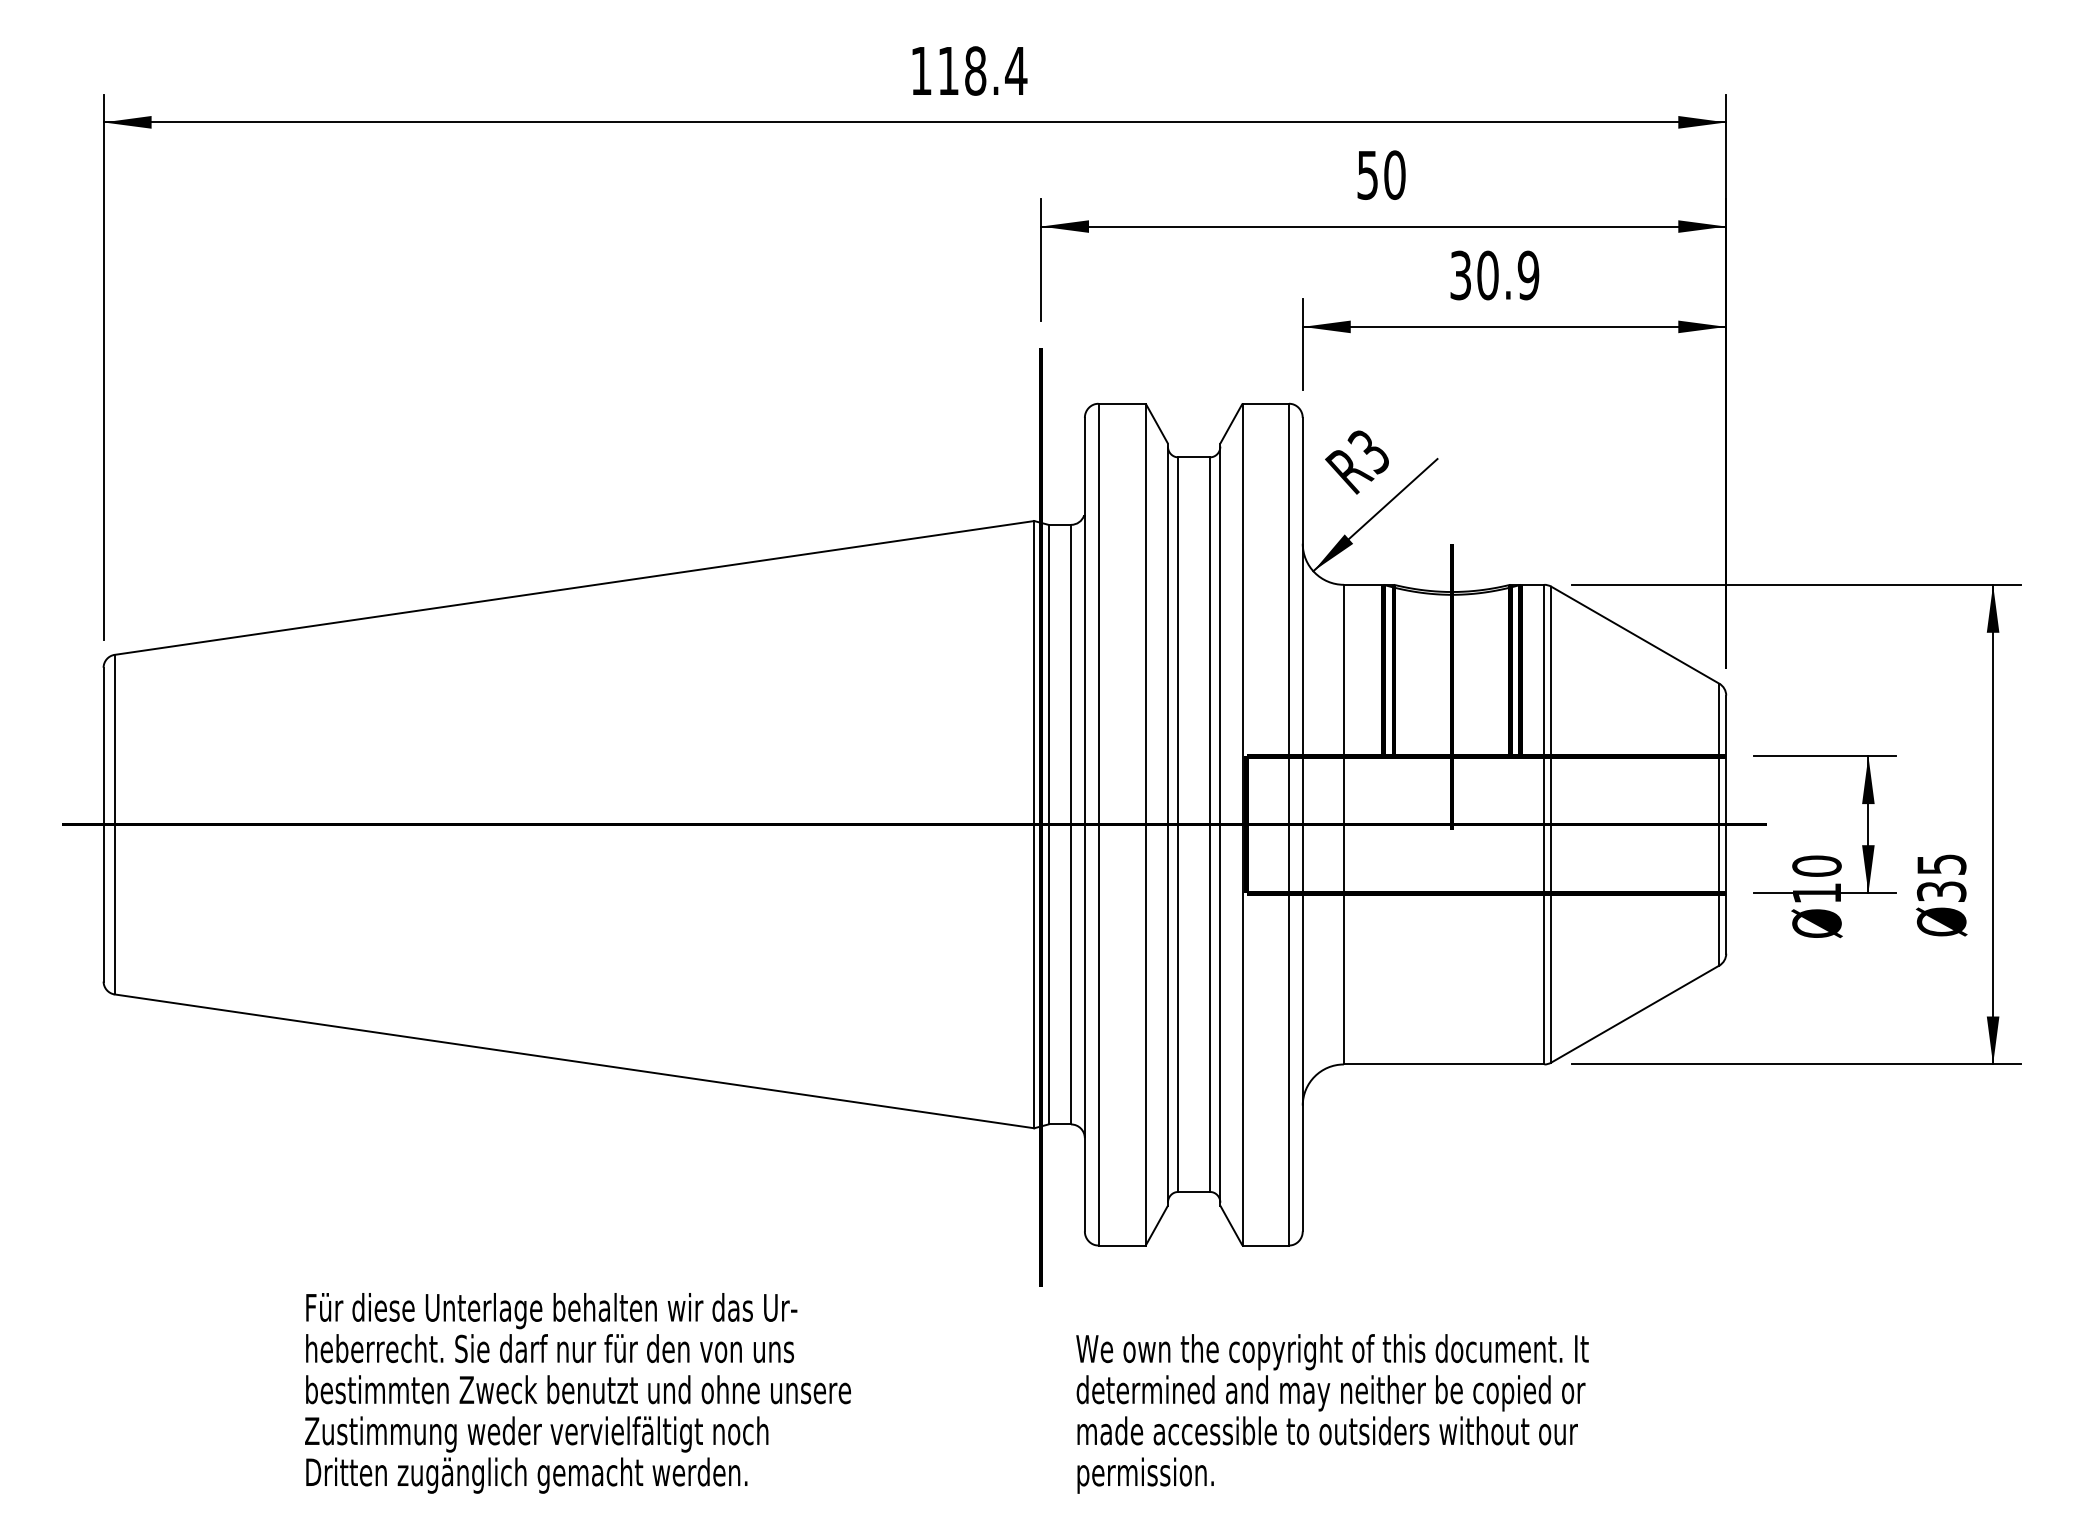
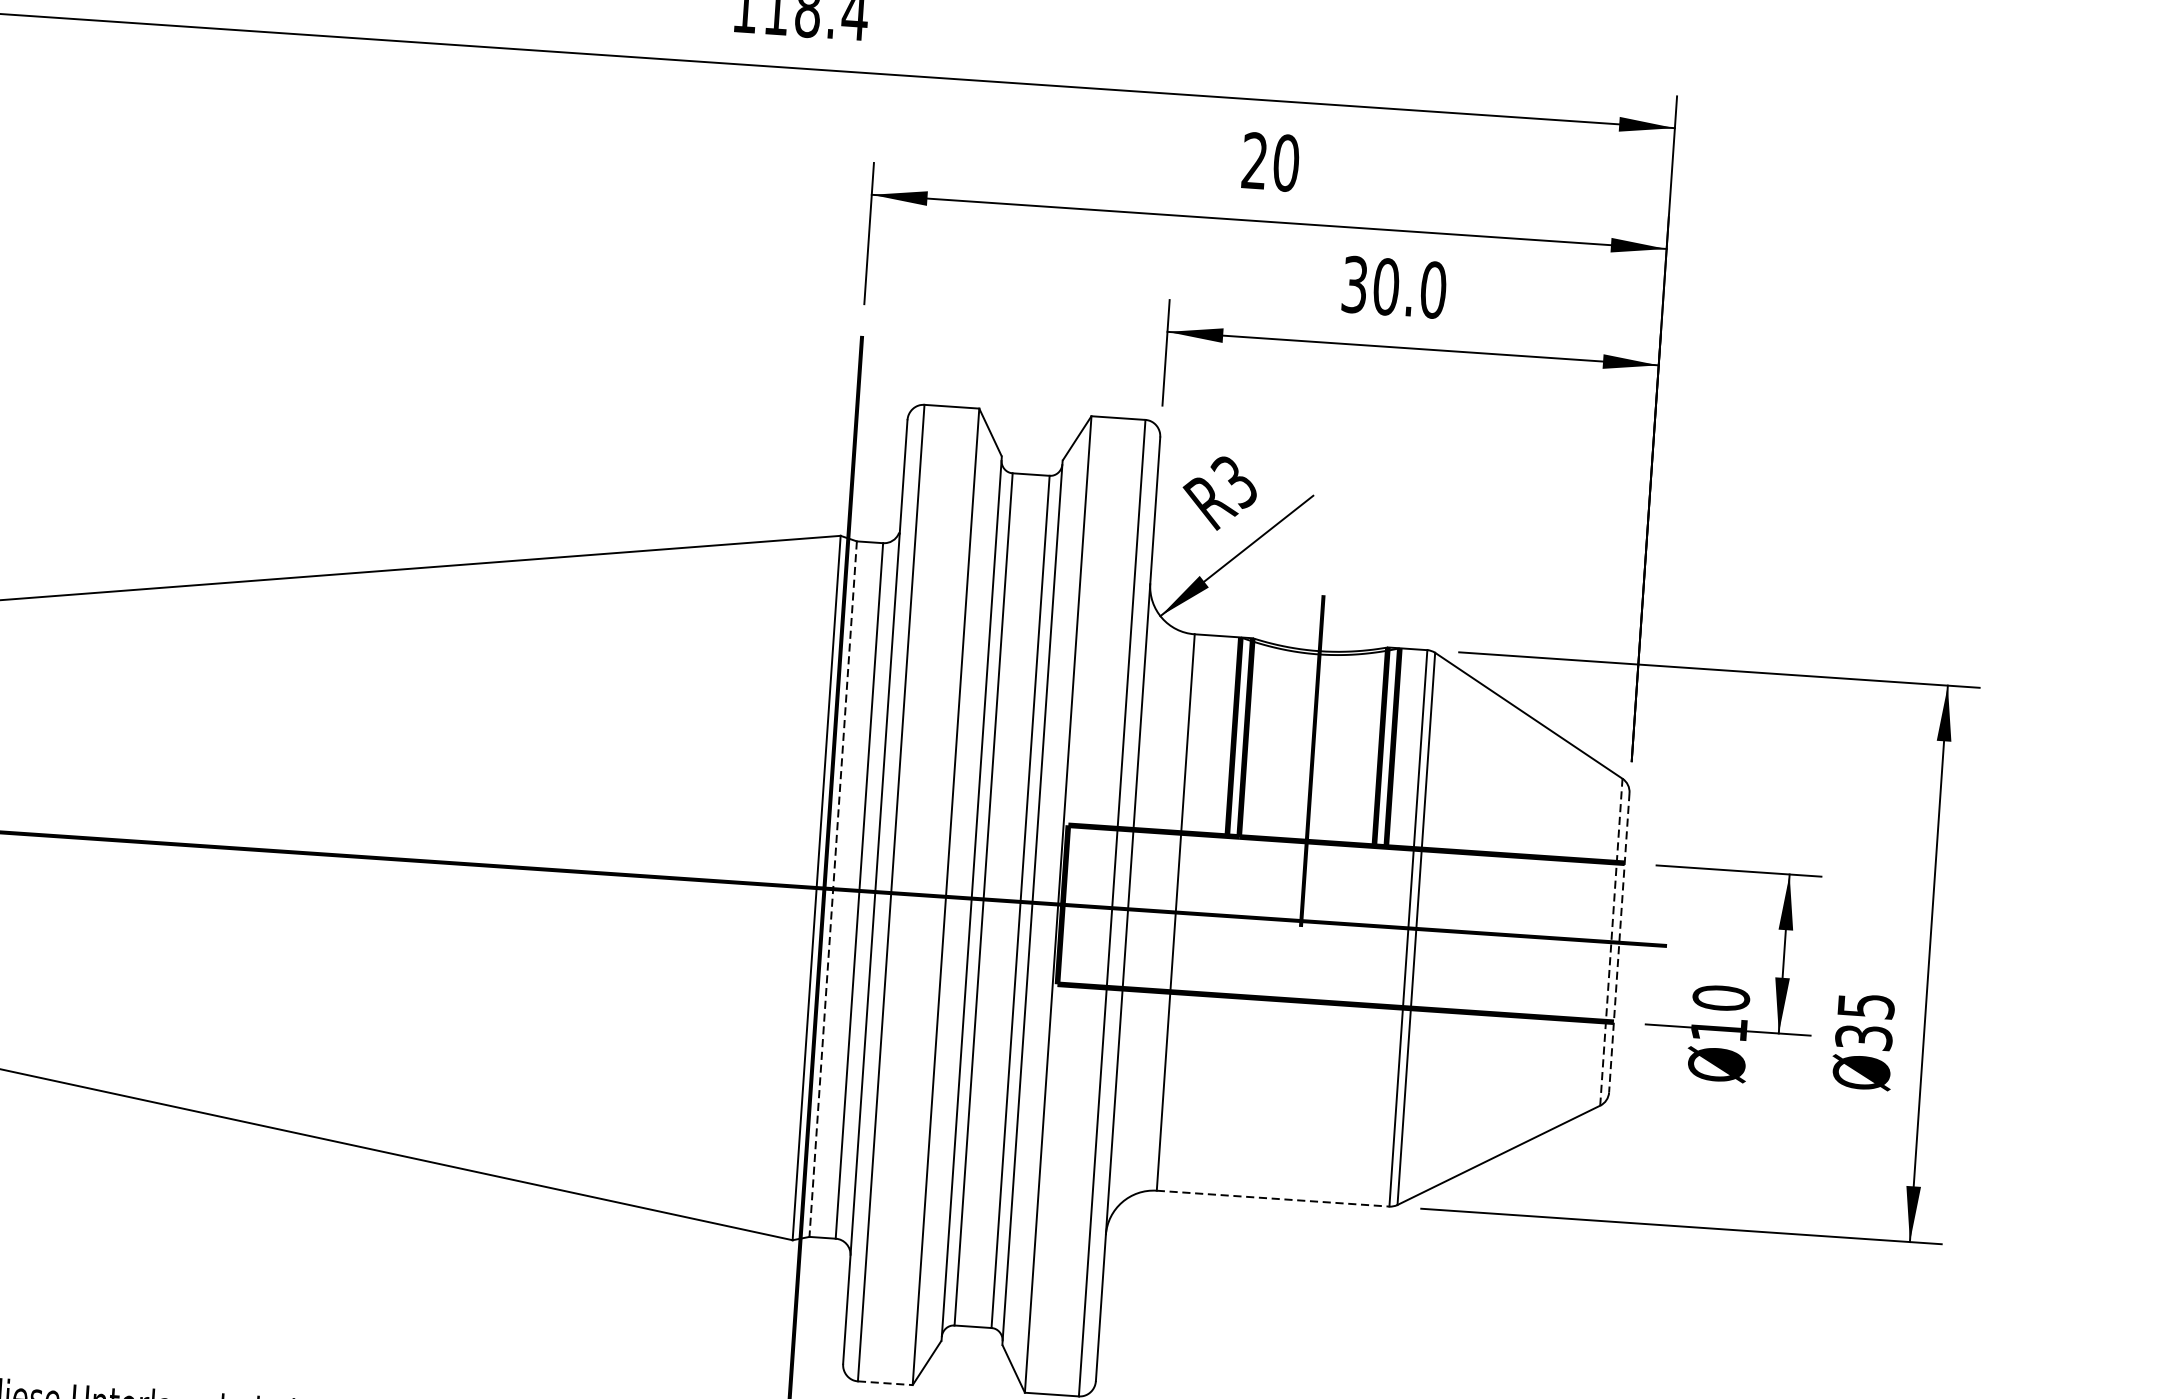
text: (1367, 174) -> (1254, 160), 50 -> 20
text: (1528, 275) -> (1433, 290), 30.9 -> 30.0
line: (1048, 824) -> (833, 888), solid -> dashed
line: (1719, 824) -> (1611, 942), solid -> dashed
line: (1726, 825) -> (1619, 943), solid -> dashed
line: (1444, 1064) -> (1273, 1198), solid -> dashed
line: (1122, 1245) -> (885, 1383), solid -> dashed

